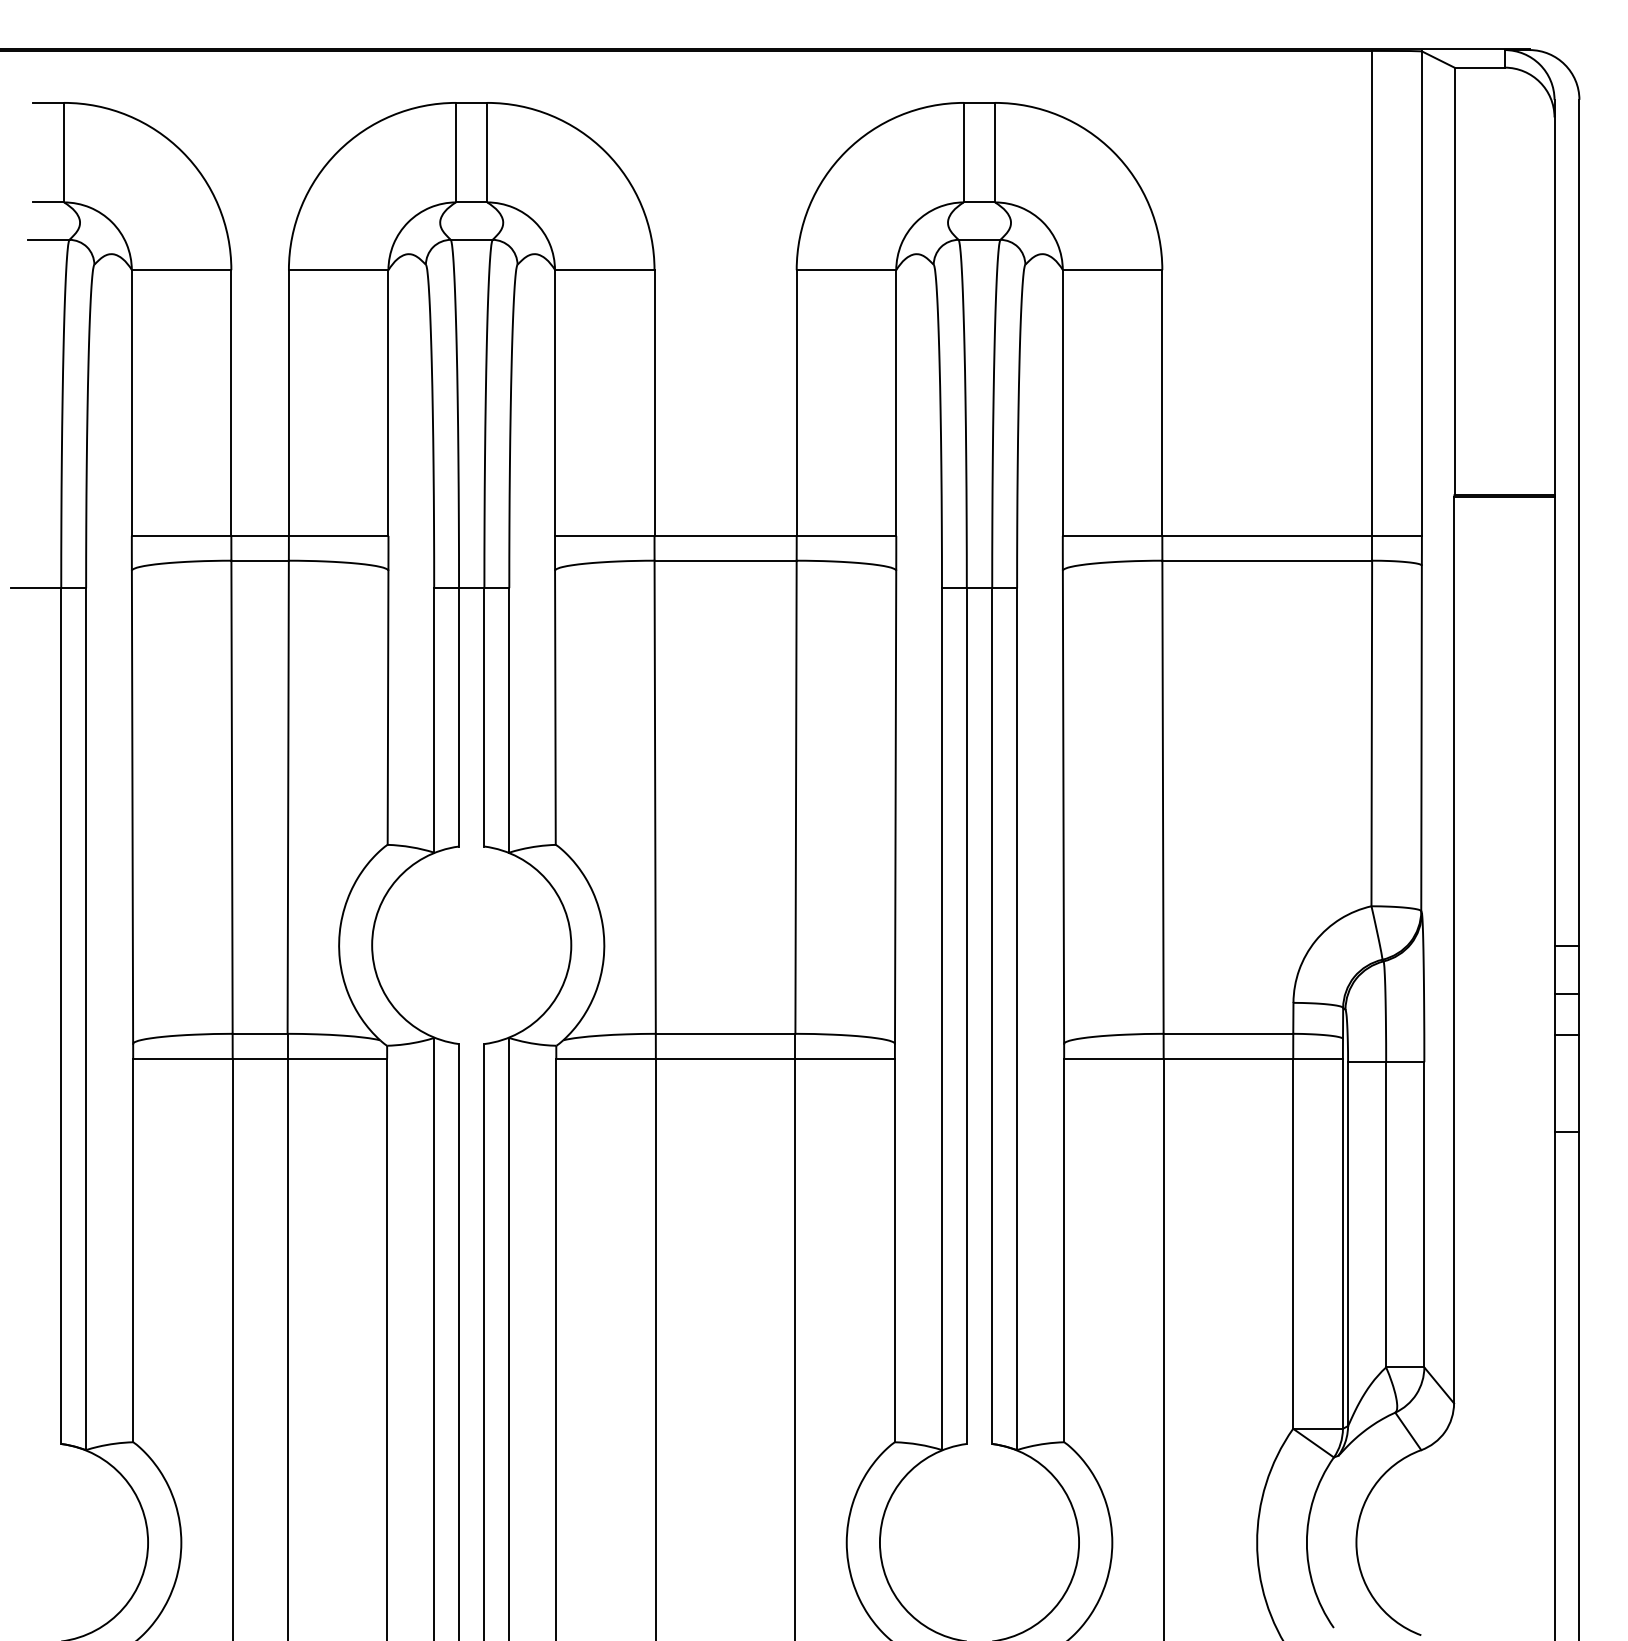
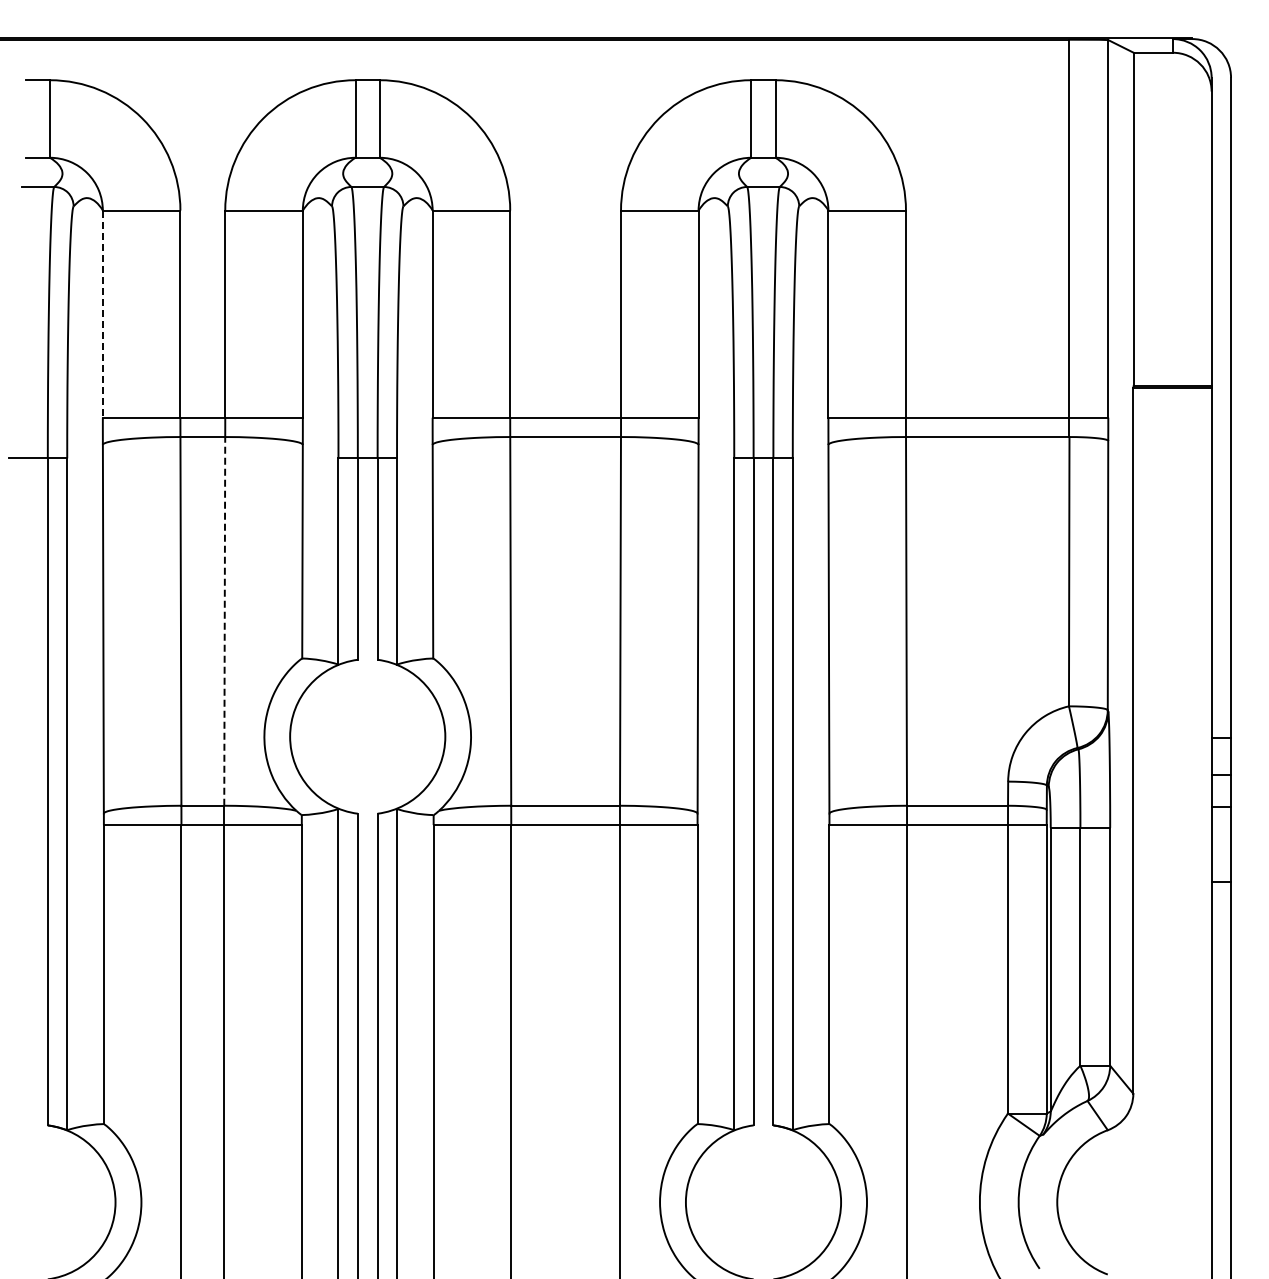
line: (131, 403) -> (102, 314), solid -> dashed
line: (287, 796) -> (224, 620), solid -> dashed

